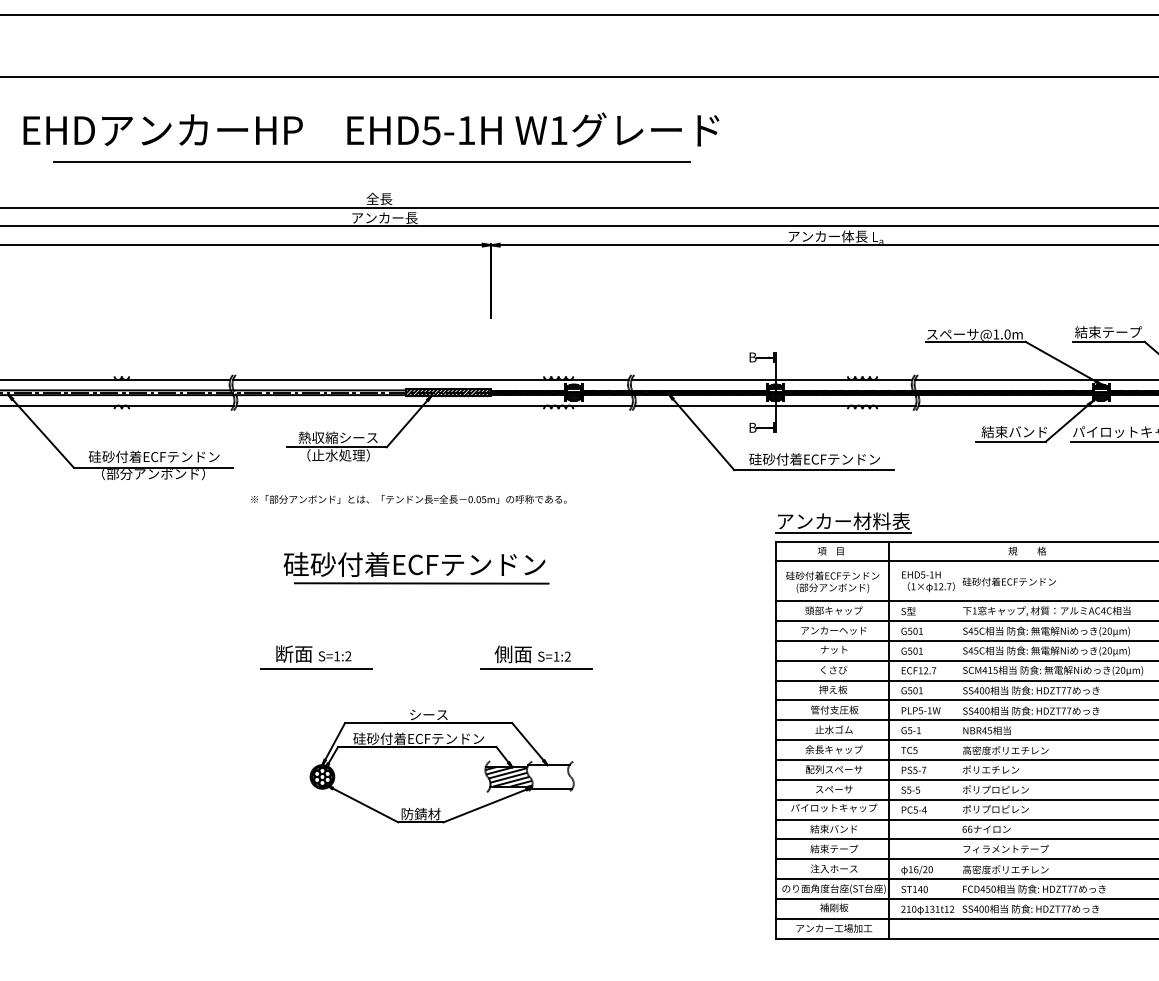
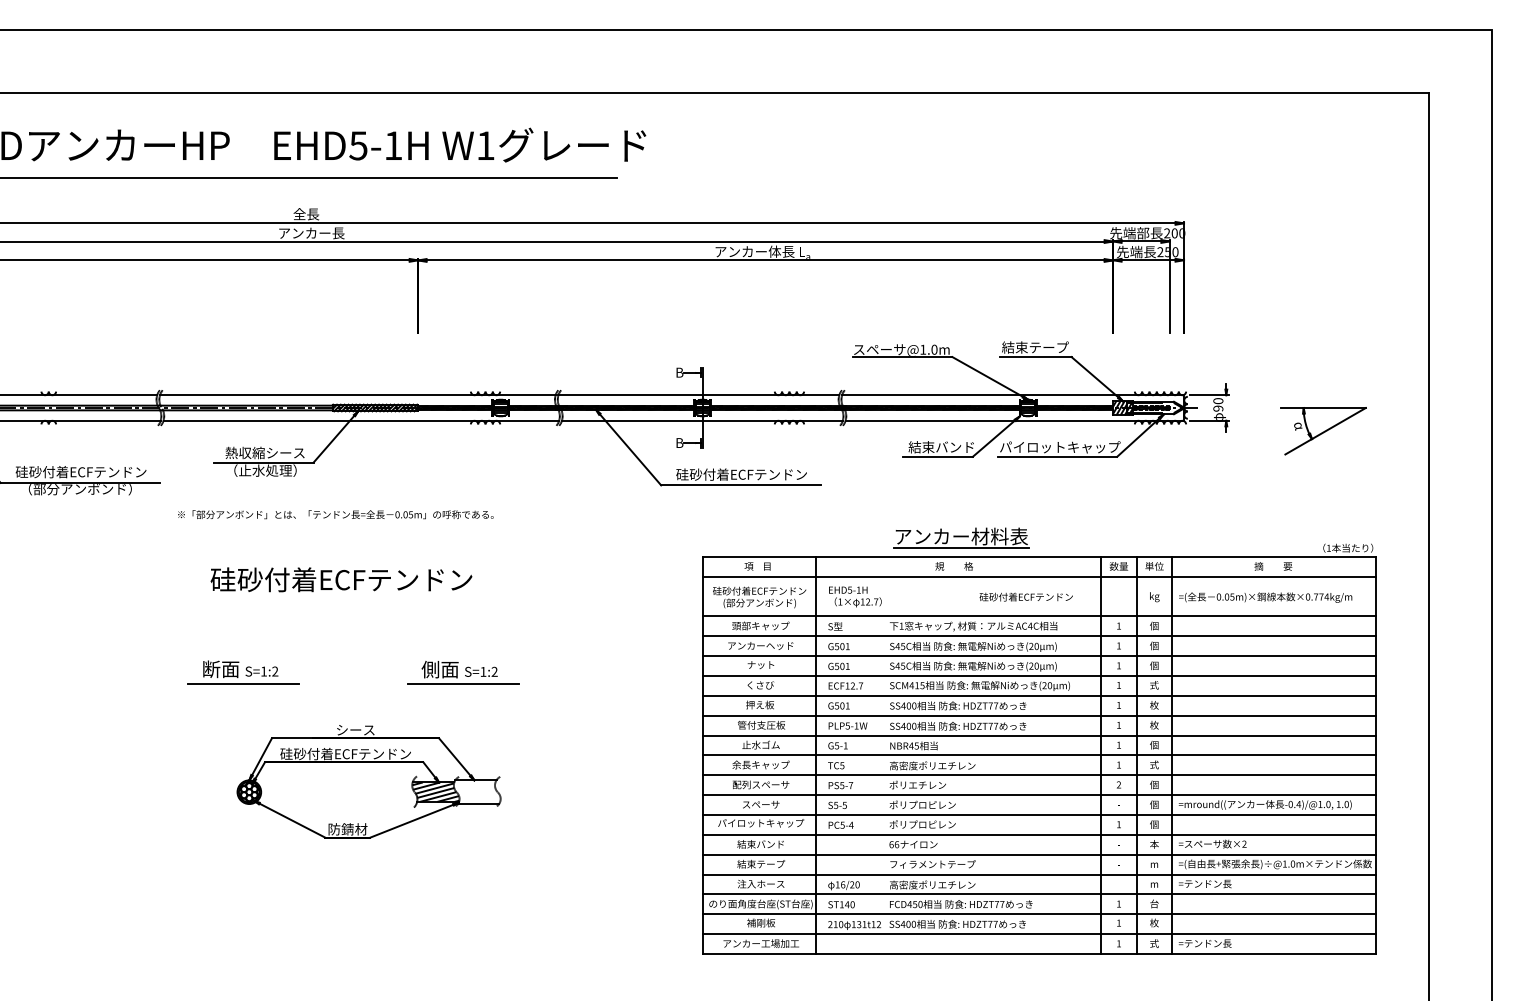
part: (843, 522) -> (961, 537), moved
text: (1008, 581) -> (1025, 596), moved
line: (421, 583) -> (348, 598), removed

